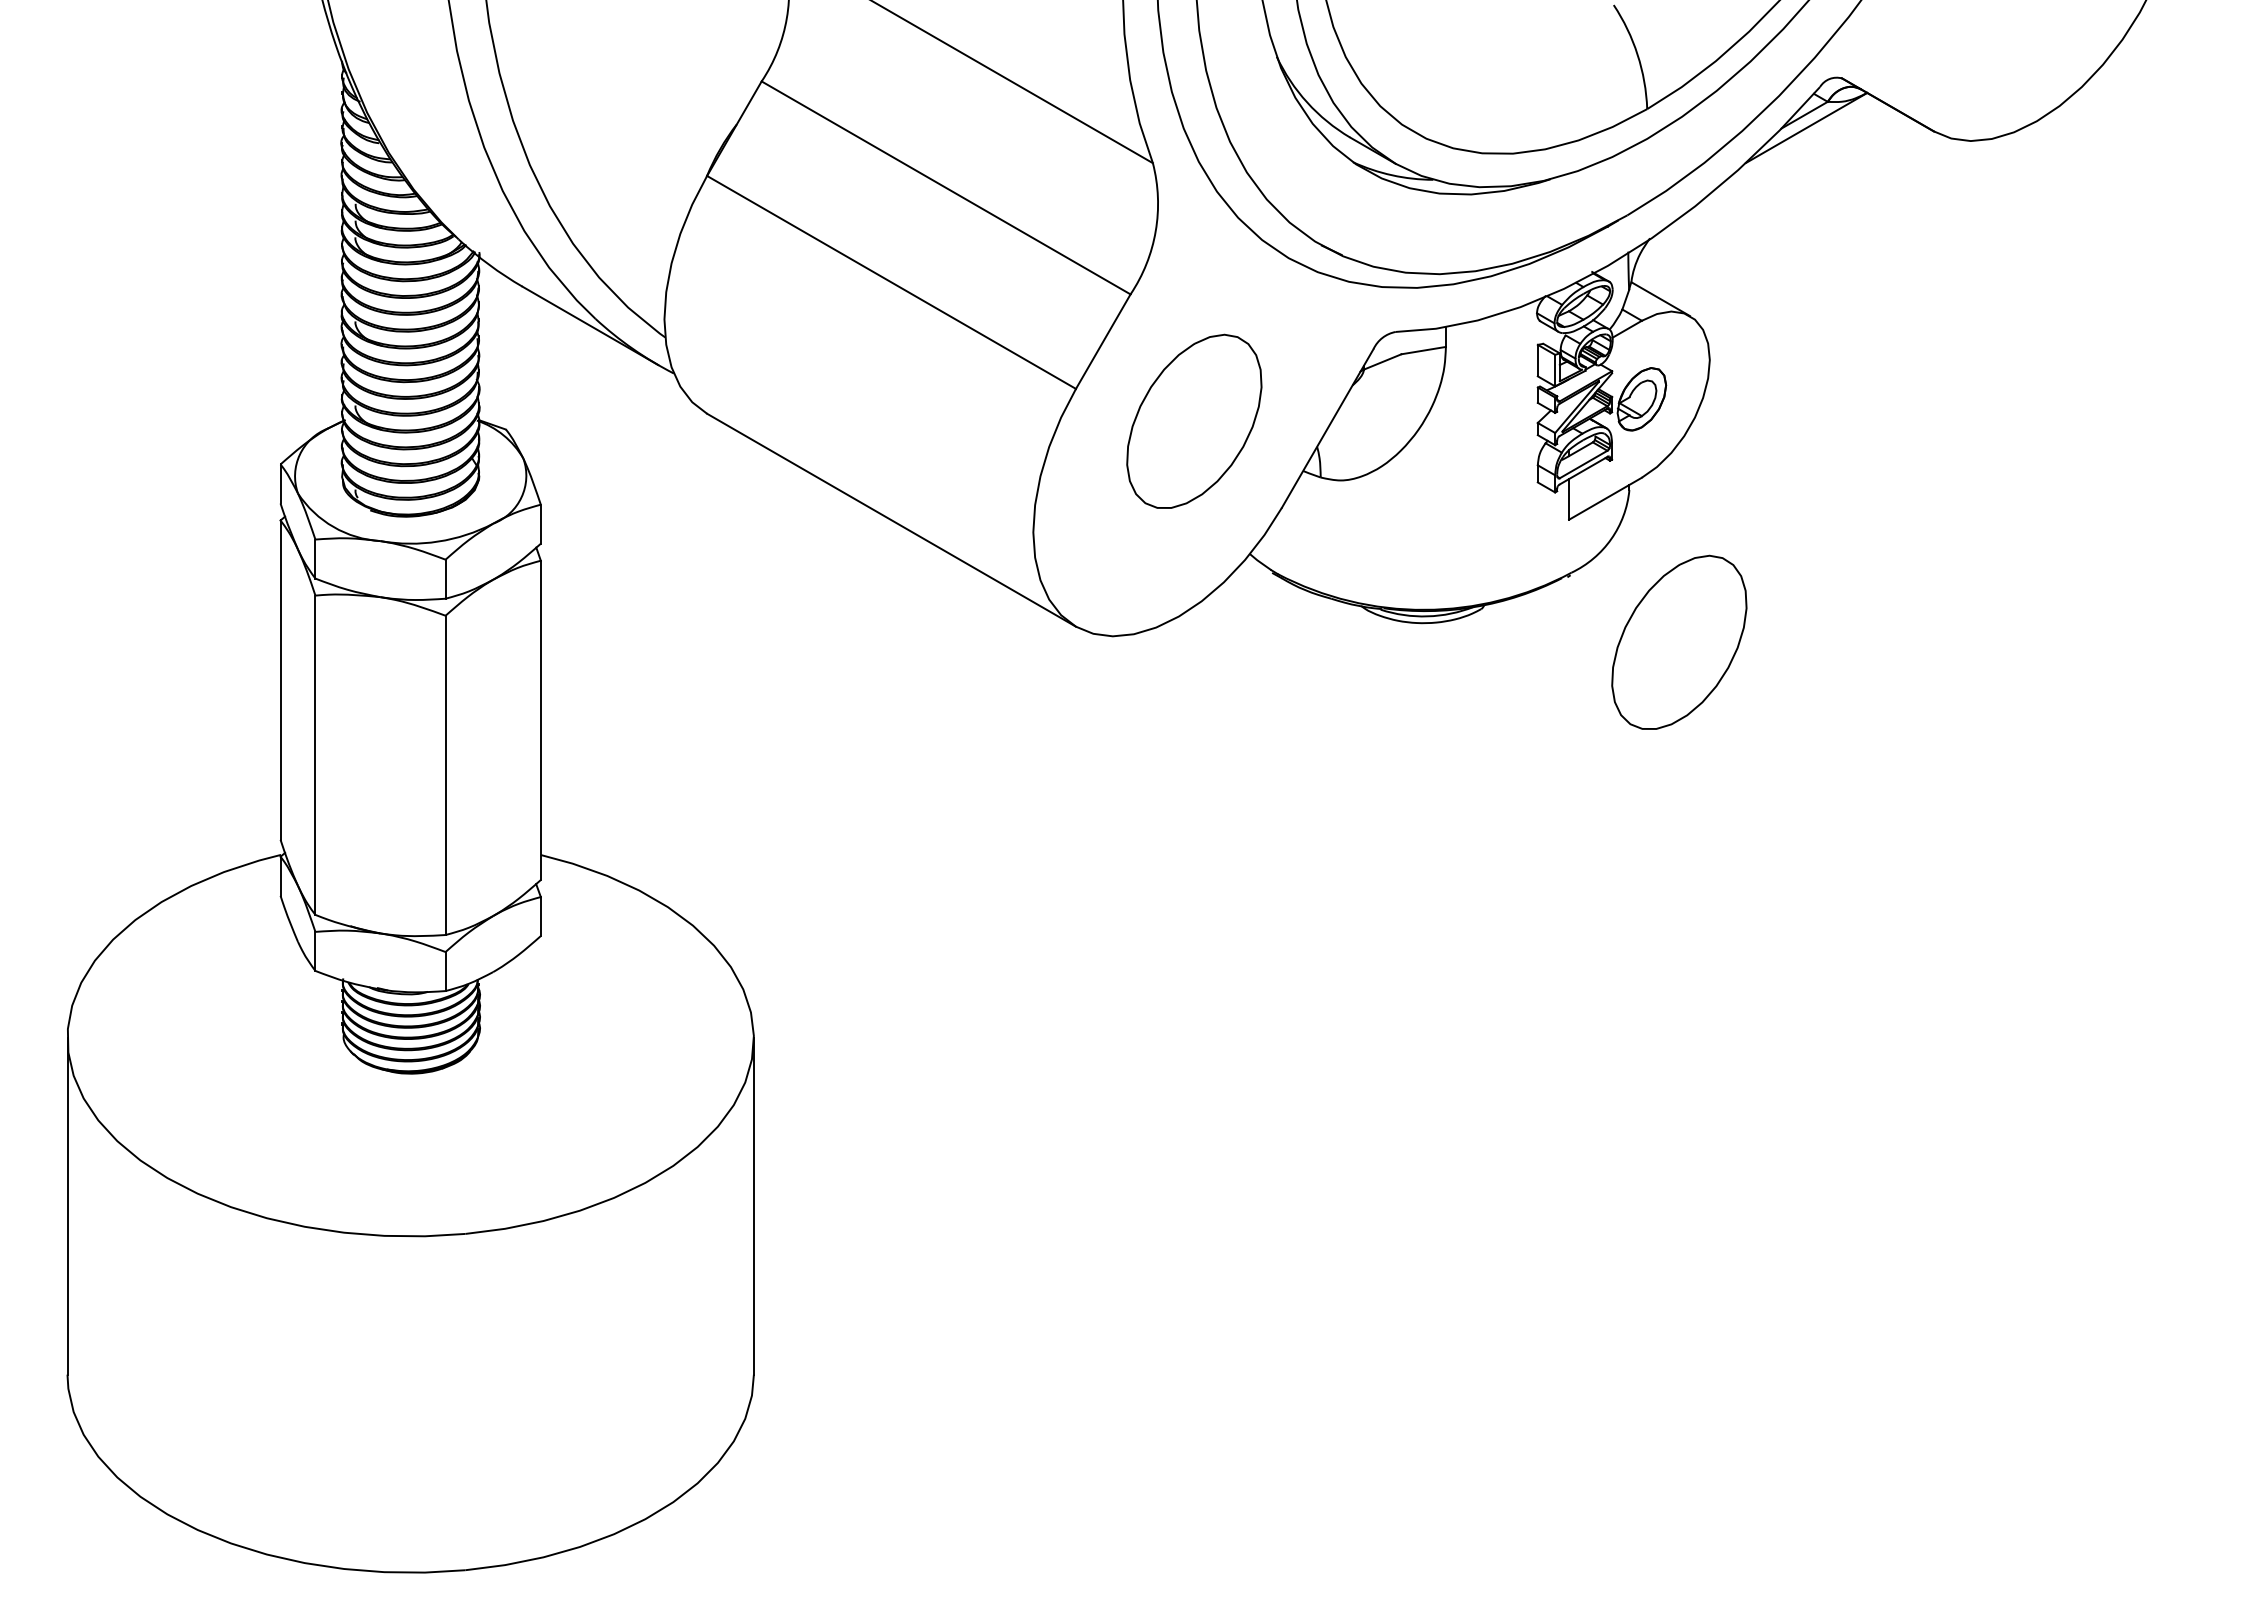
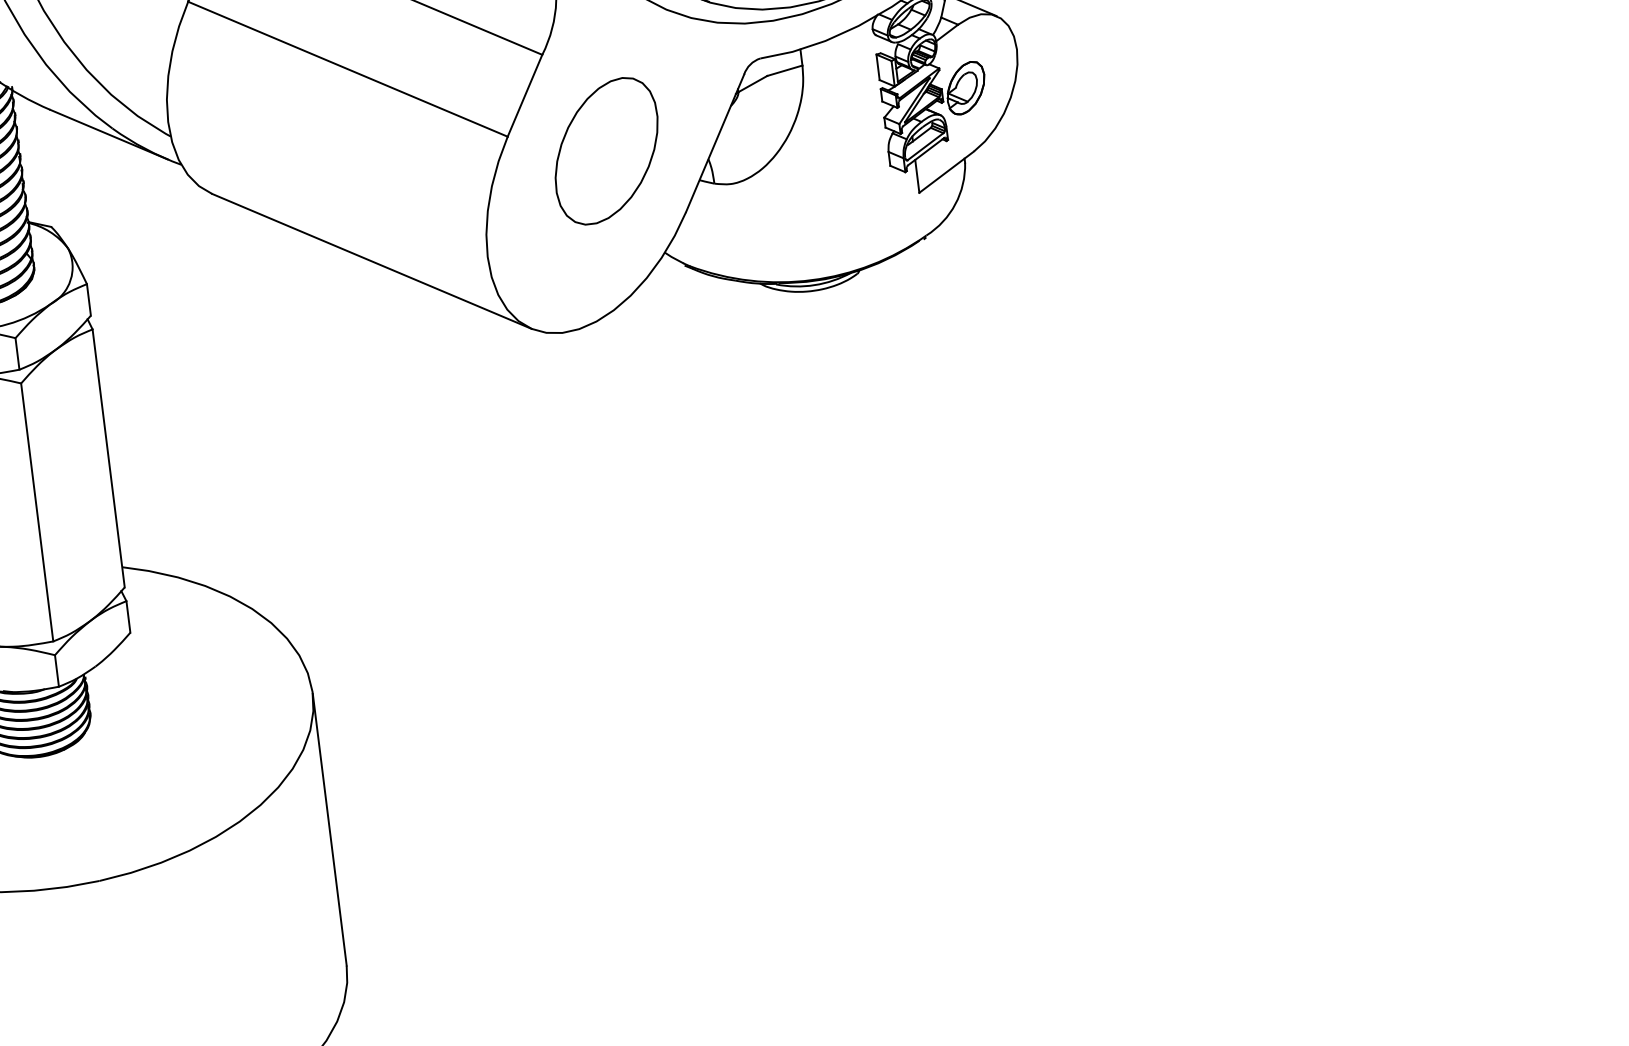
part: (1679, 641) -> (1020, 280), removed

